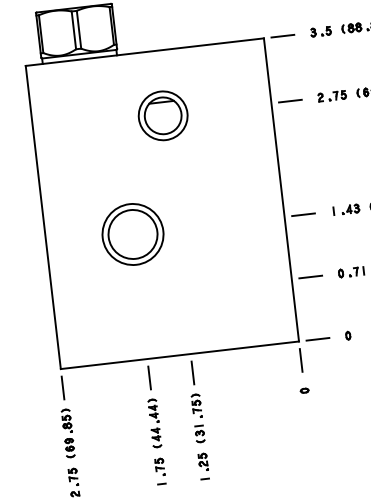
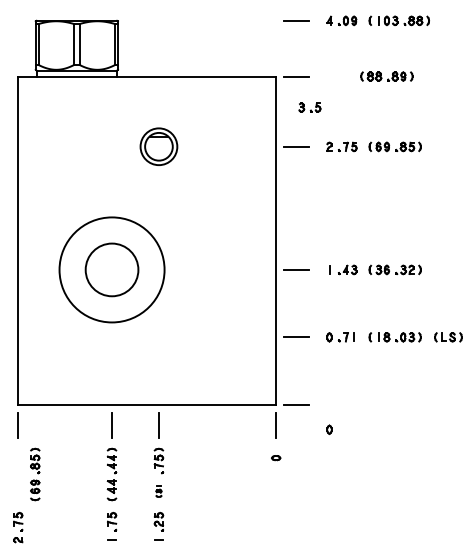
part: (320, 31) -> (309, 107), moved
part: (162, 115) -> (158, 146), size x0.7
circle: (132, 234) -> (111, 269), size x1.6
part: (348, 335) -> (329, 429), moved
part: (68, 433) -> (35, 474), moved
part: (199, 434) -> (158, 491), size x0.6

